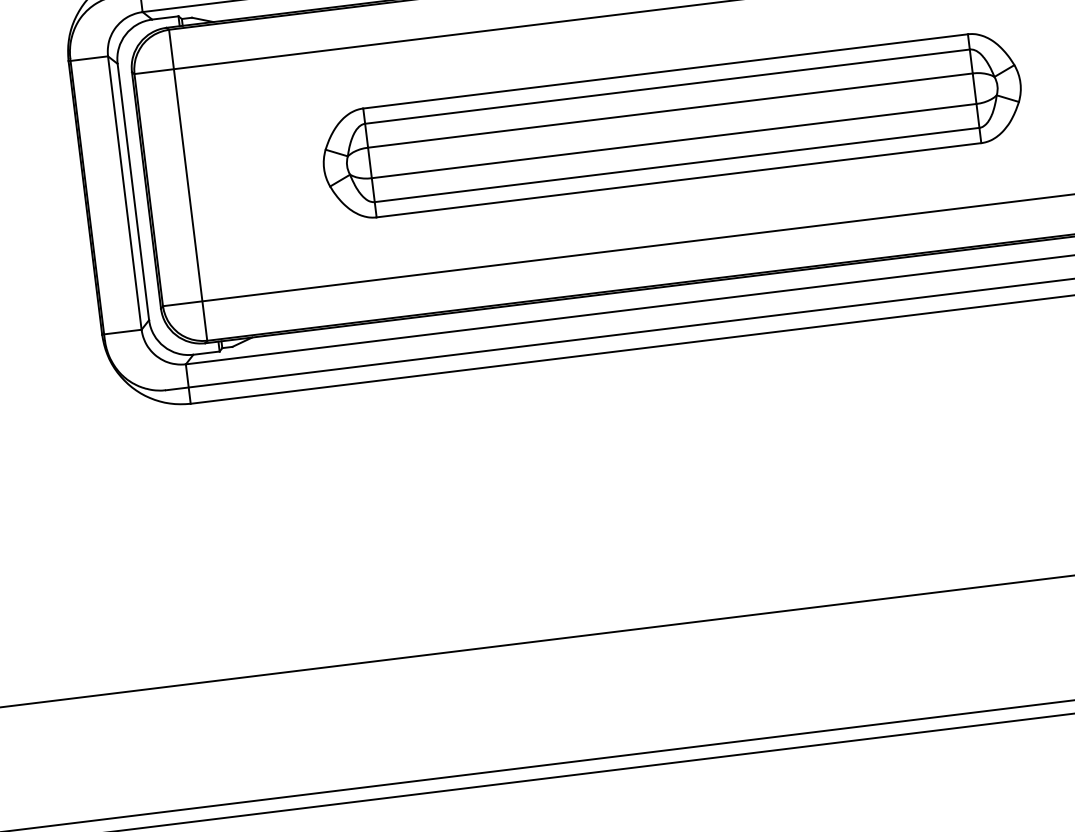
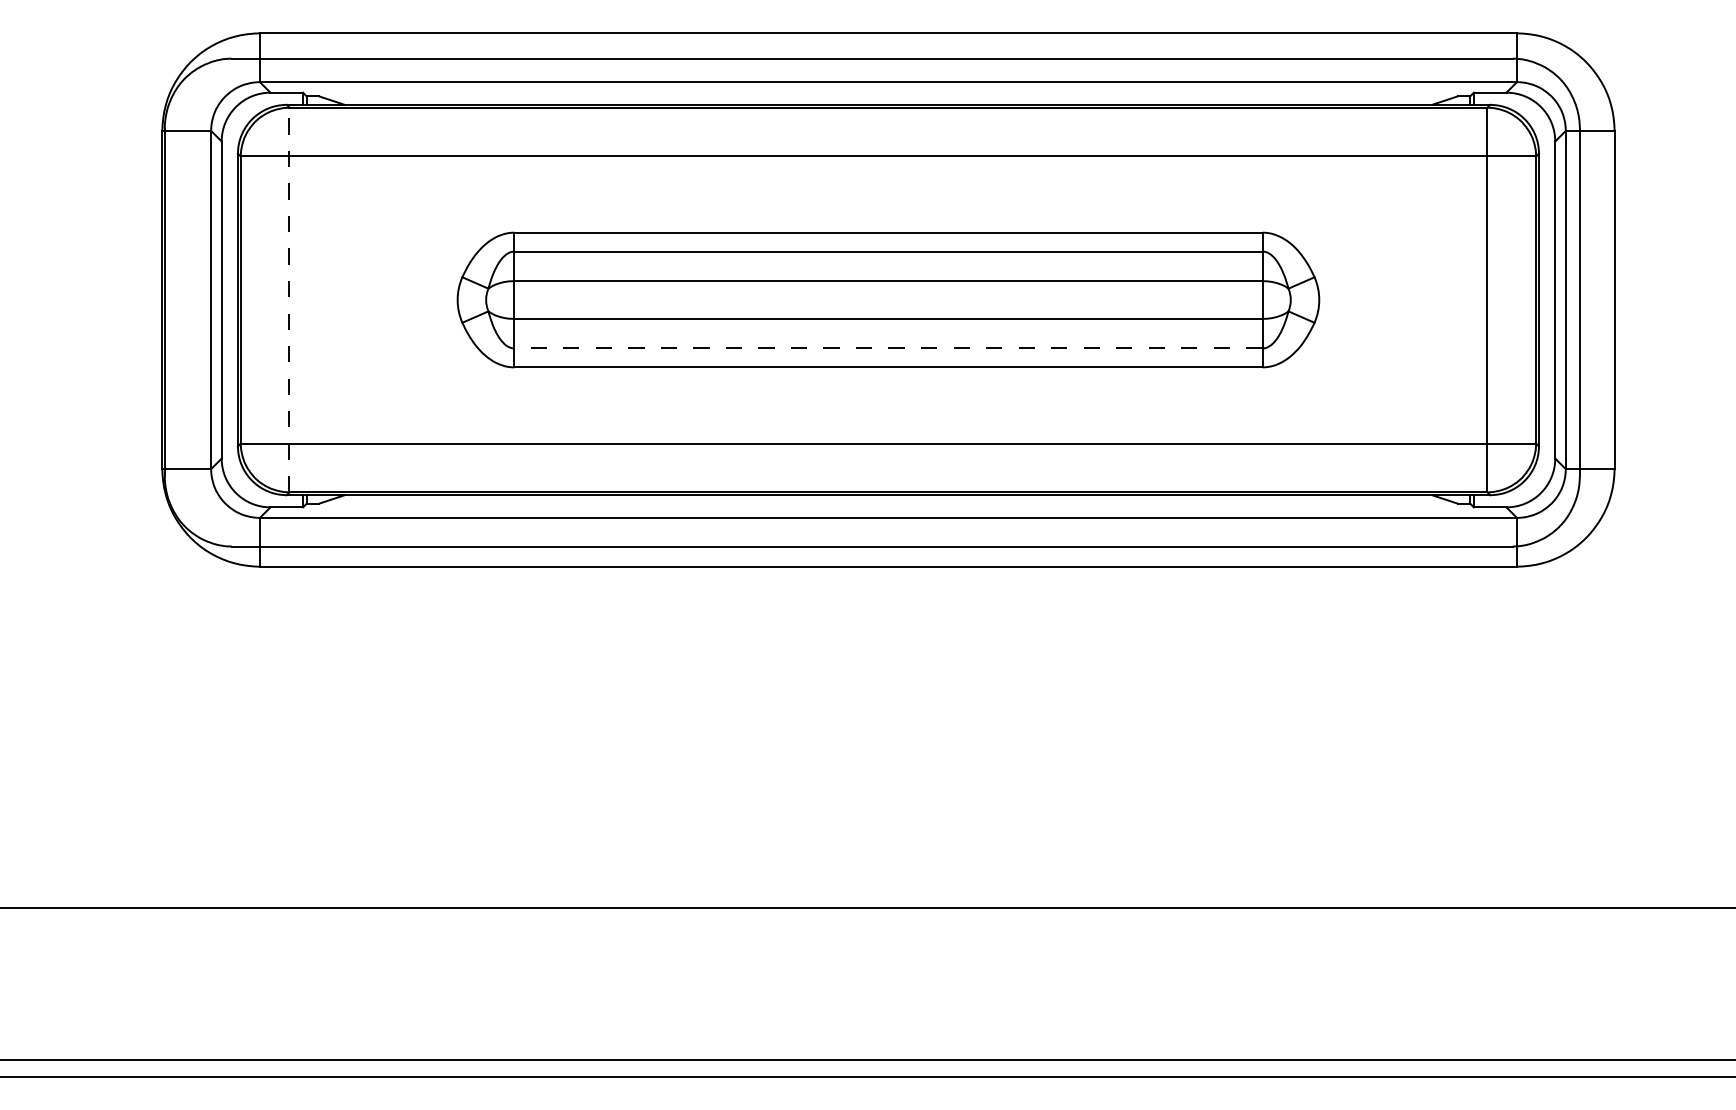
line: (676, 165) -> (887, 348), solid -> dashed
line: (188, 184) -> (289, 299), solid -> dashed

